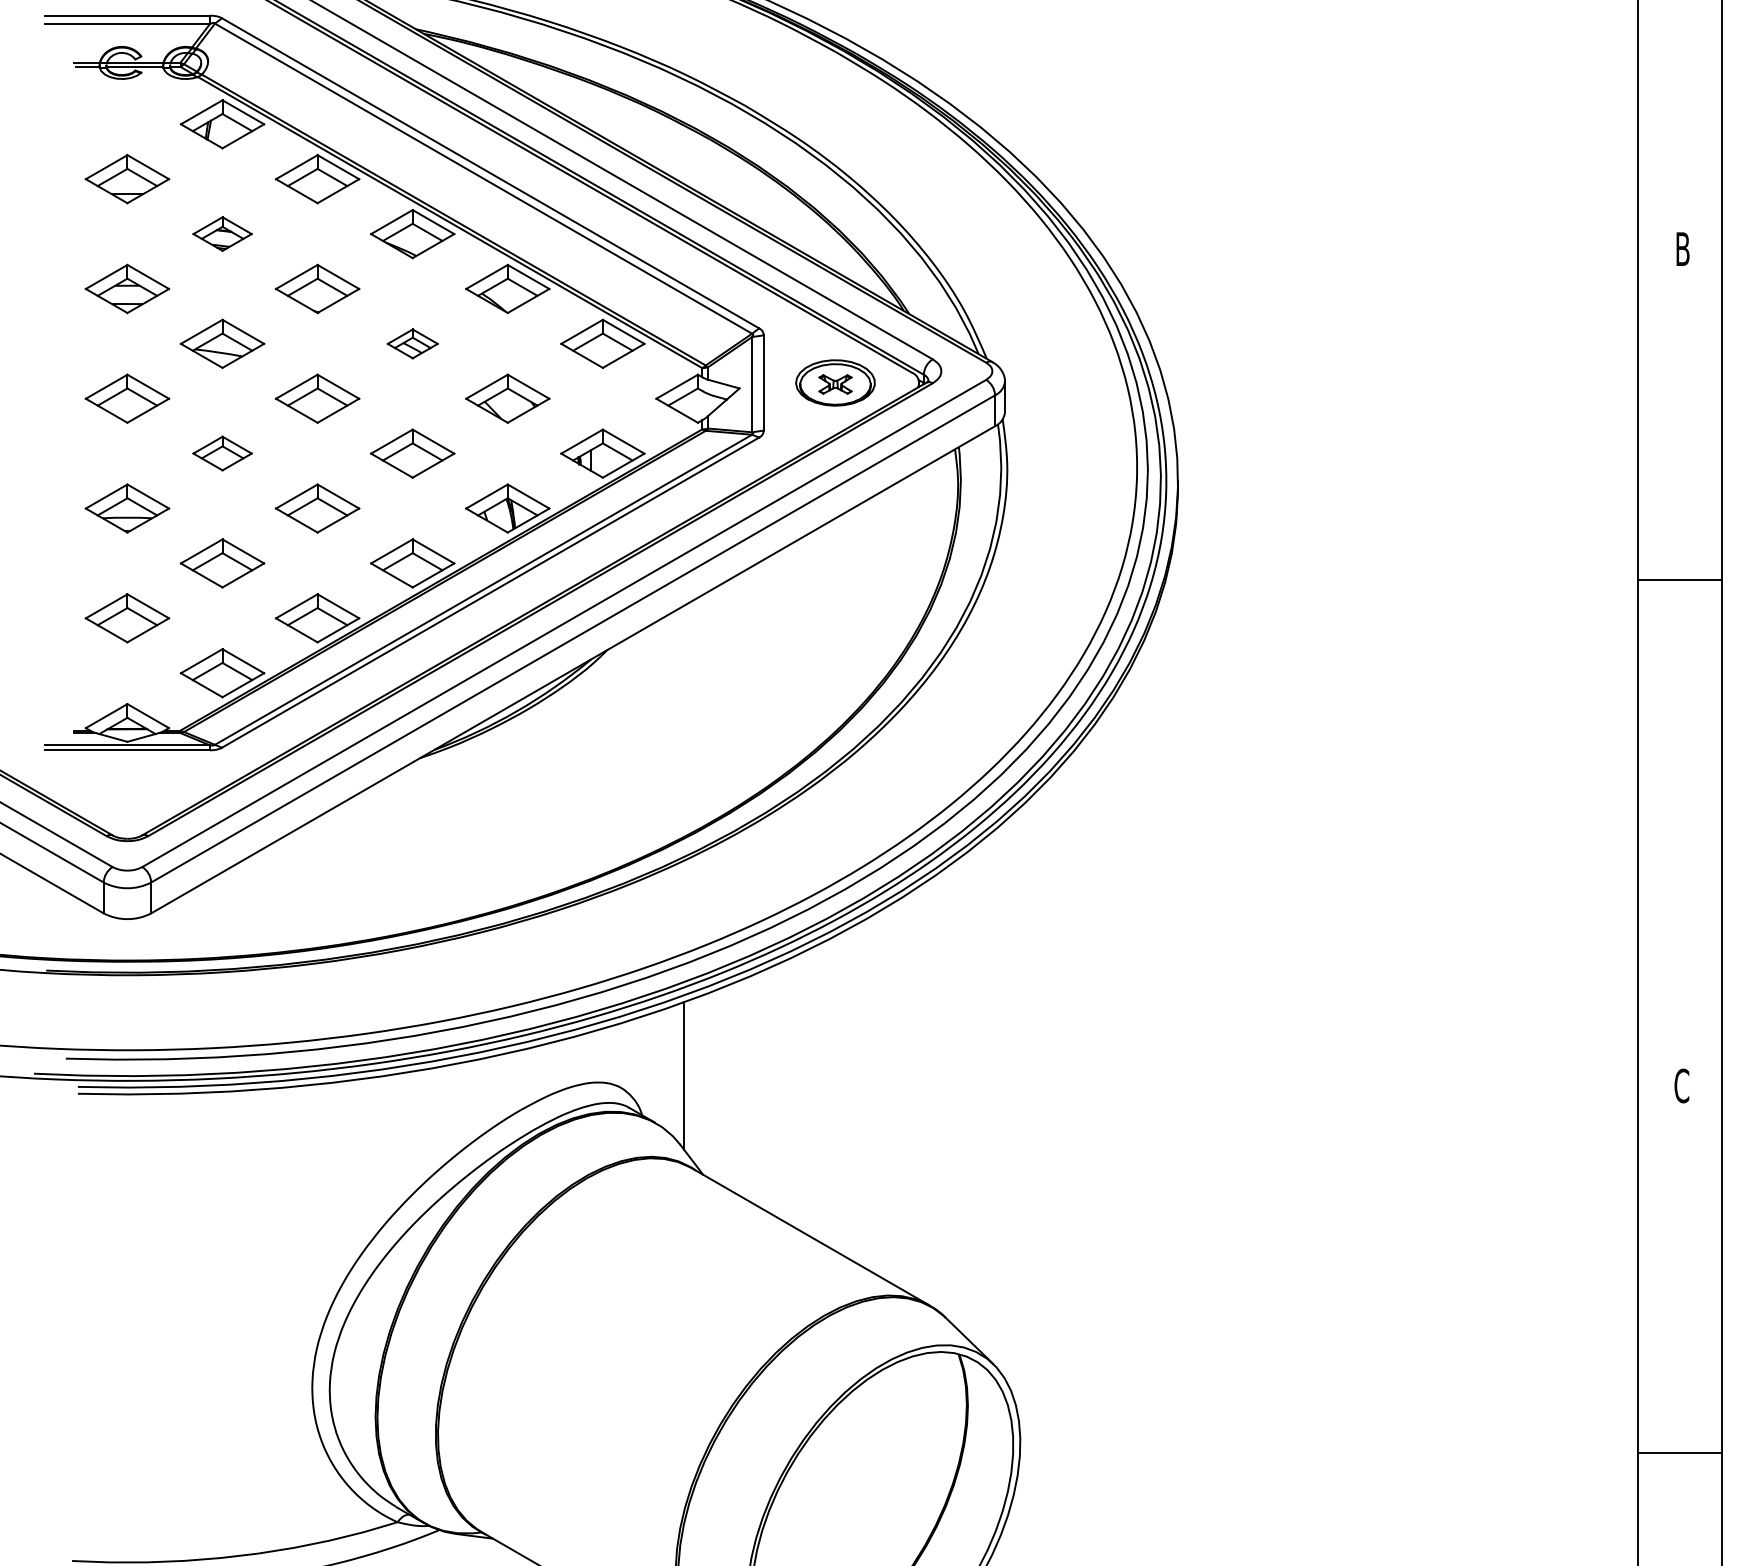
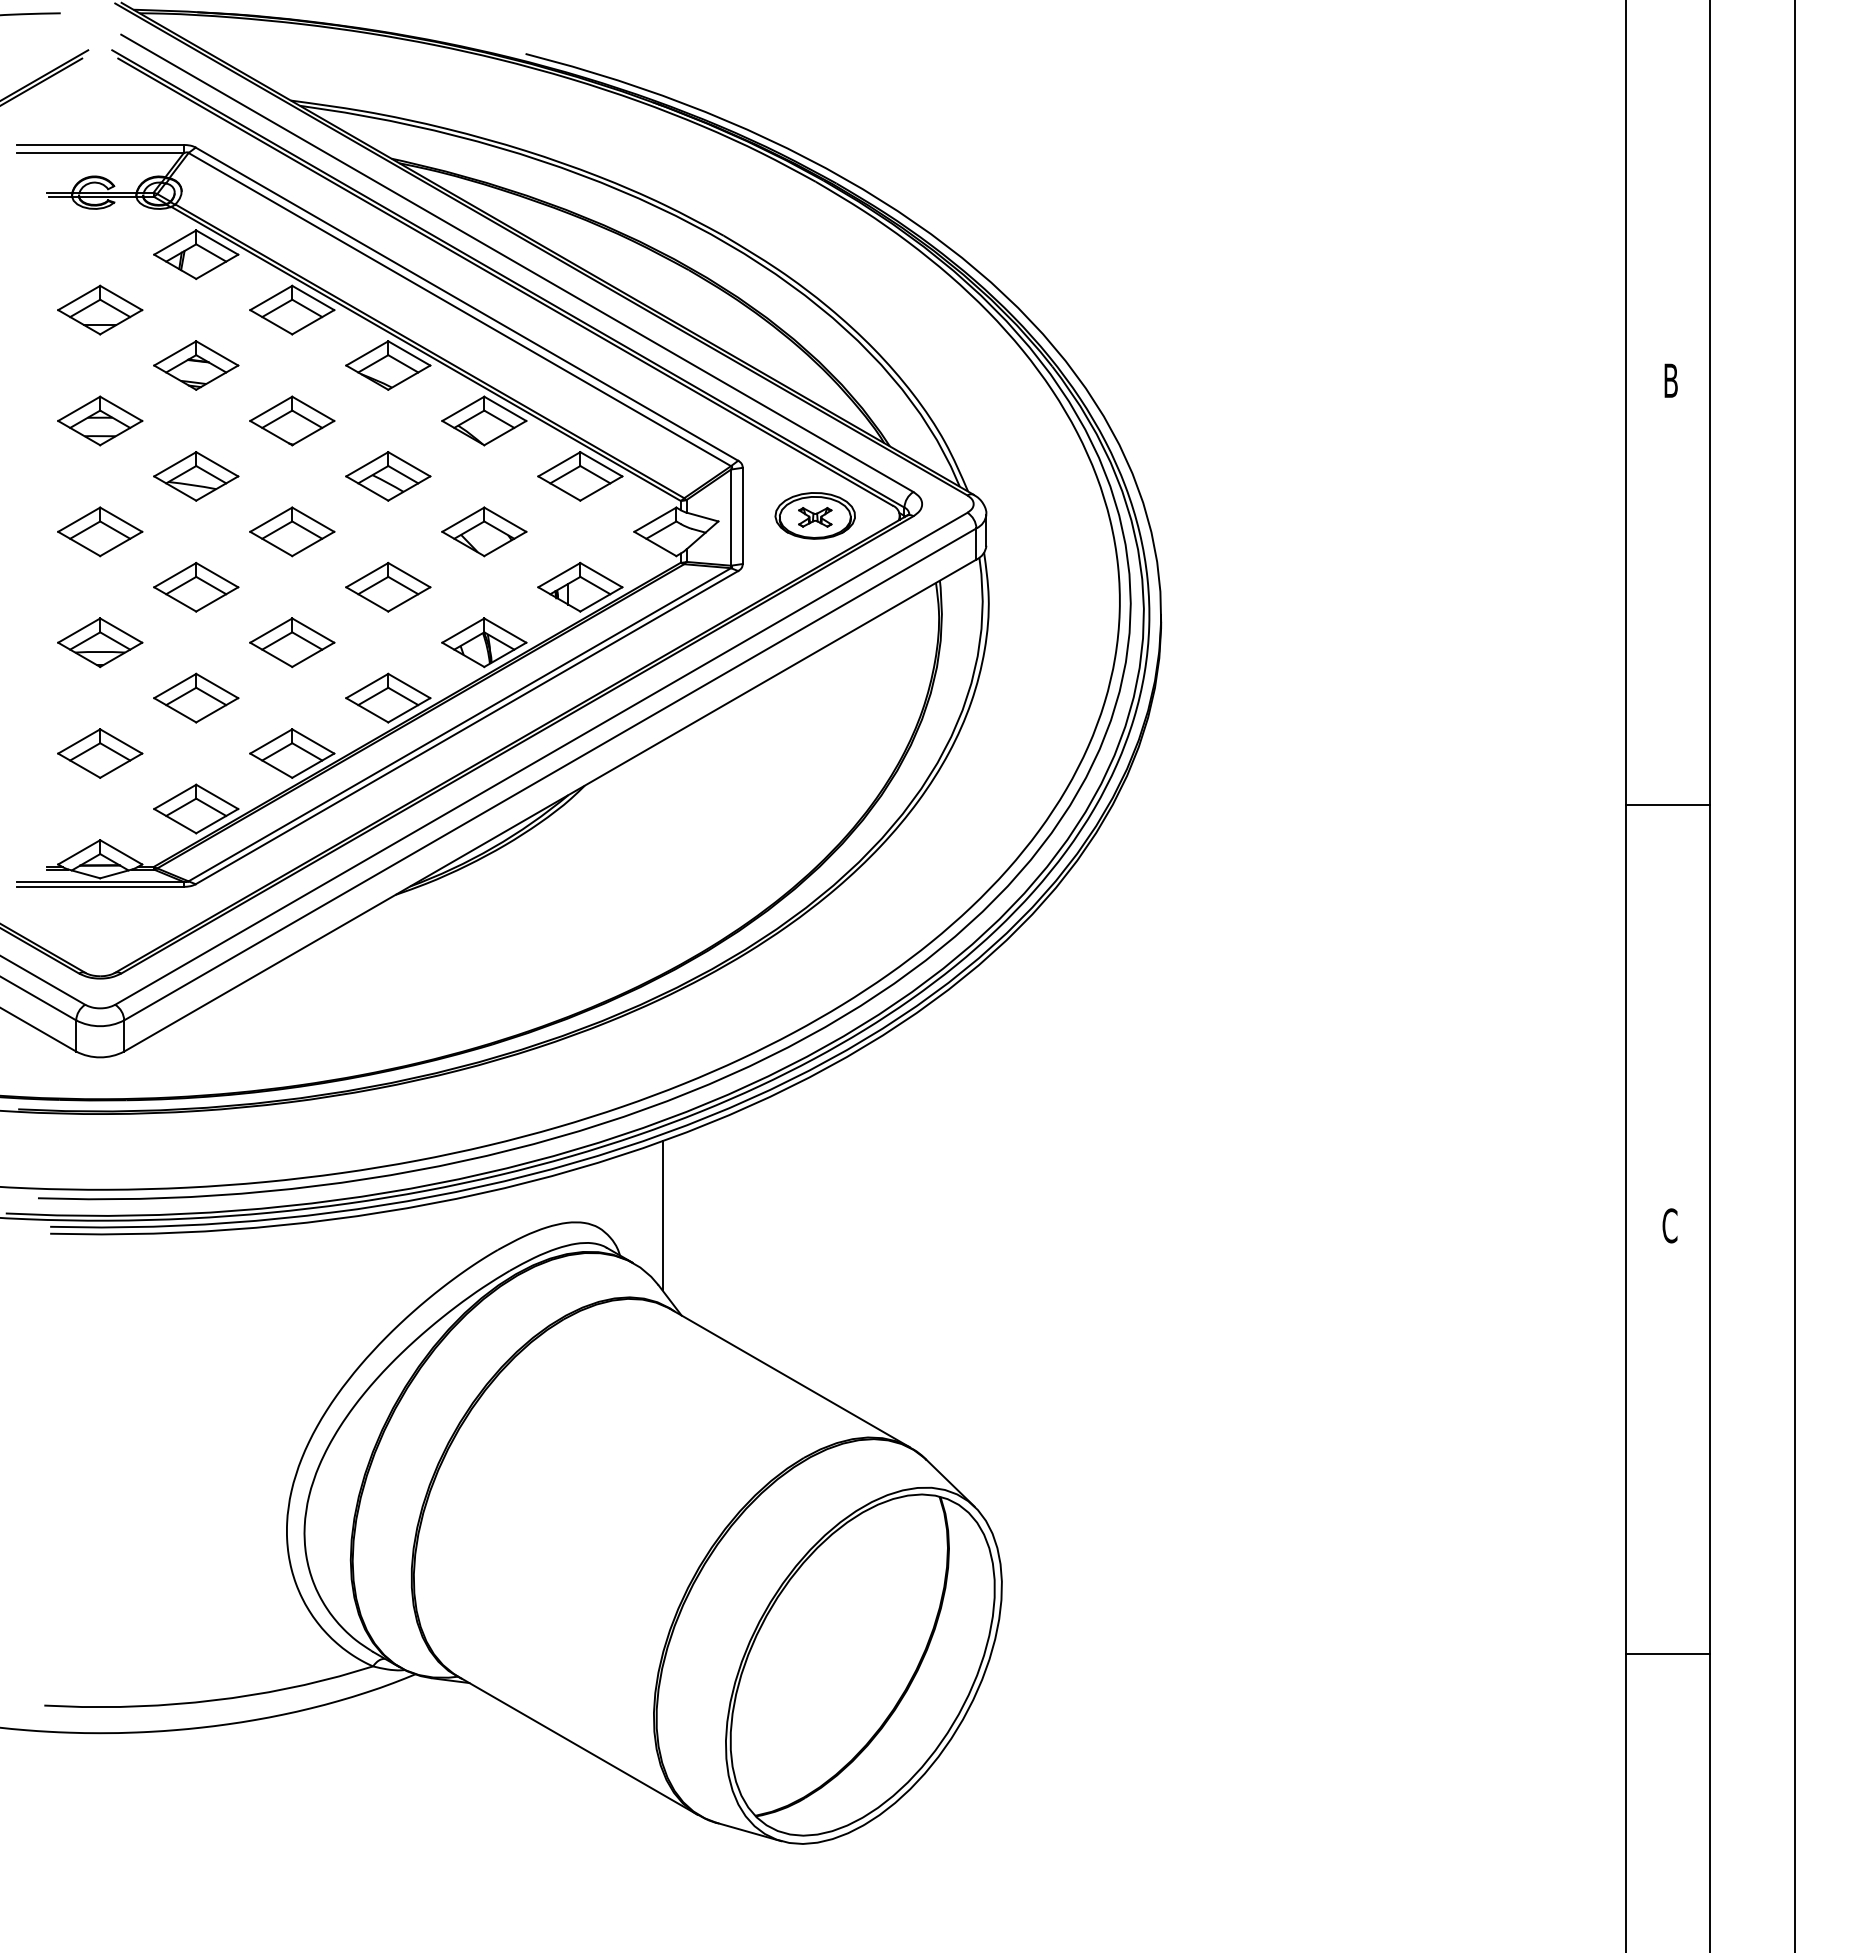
part: (222, 234) -> (196, 365), size x1.43
part: (412, 343) -> (388, 476), size x1.67
part: (222, 452) -> (196, 586), size x1.43
line: (1679, 580) -> (1667, 805), moved
line: (1679, 1452) -> (1667, 1654), moved

